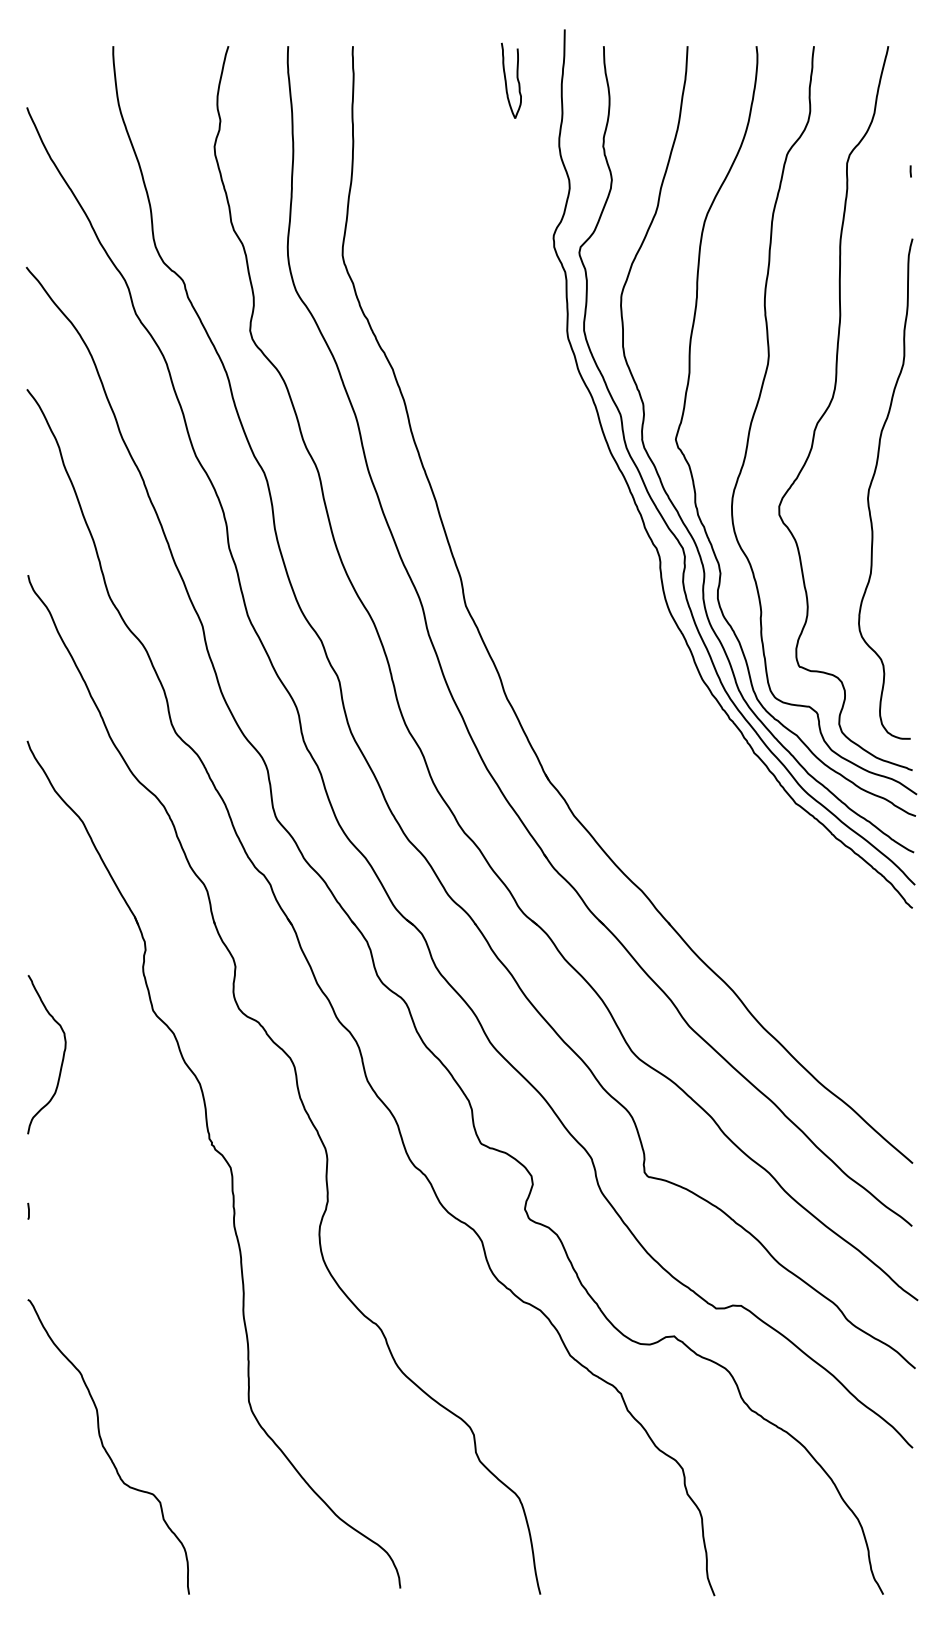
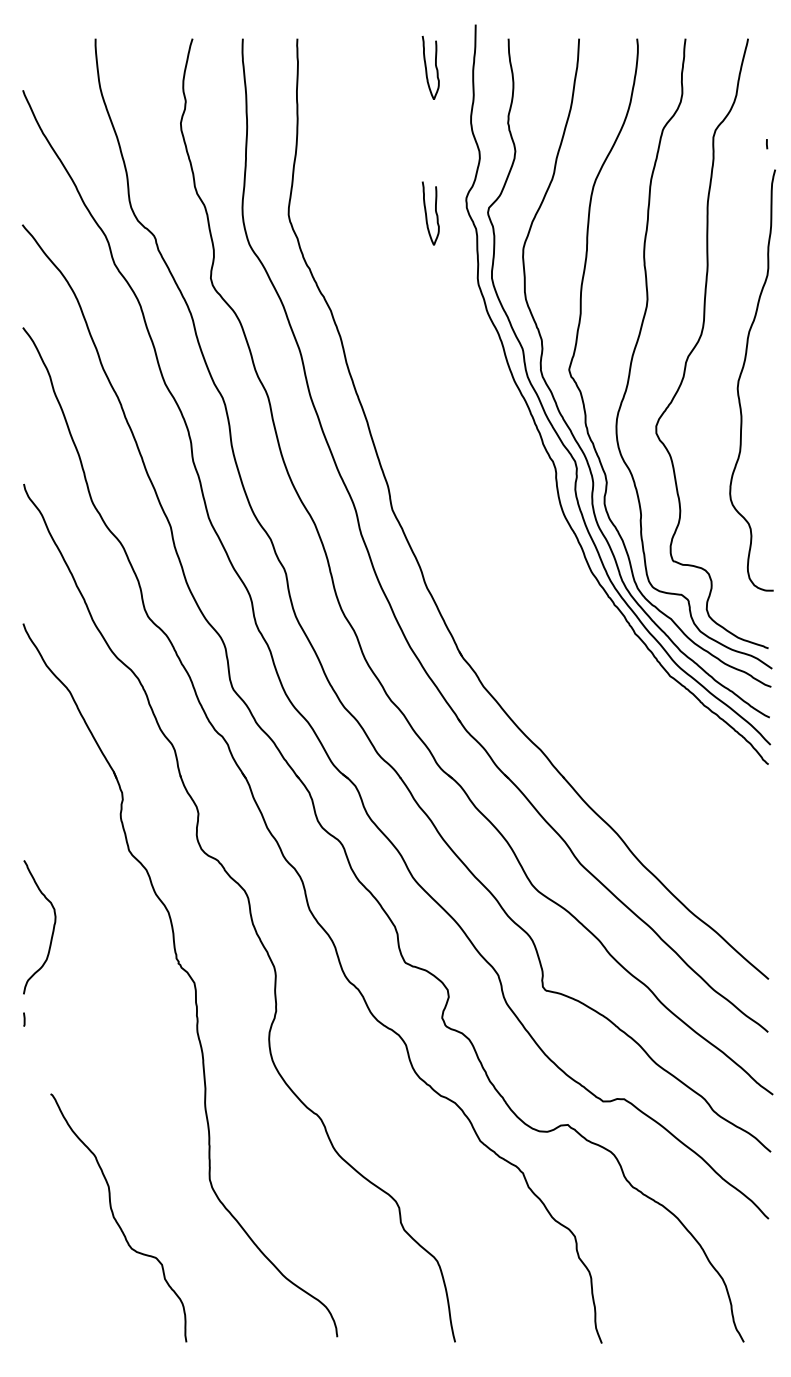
curve: (506, 253) -> (426, 213), added
curve: (872, 482) -> (741, 374), moved
curve: (62, 1056) -> (52, 928), moved
curve: (105, 1448) -> (115, 1219), moved

